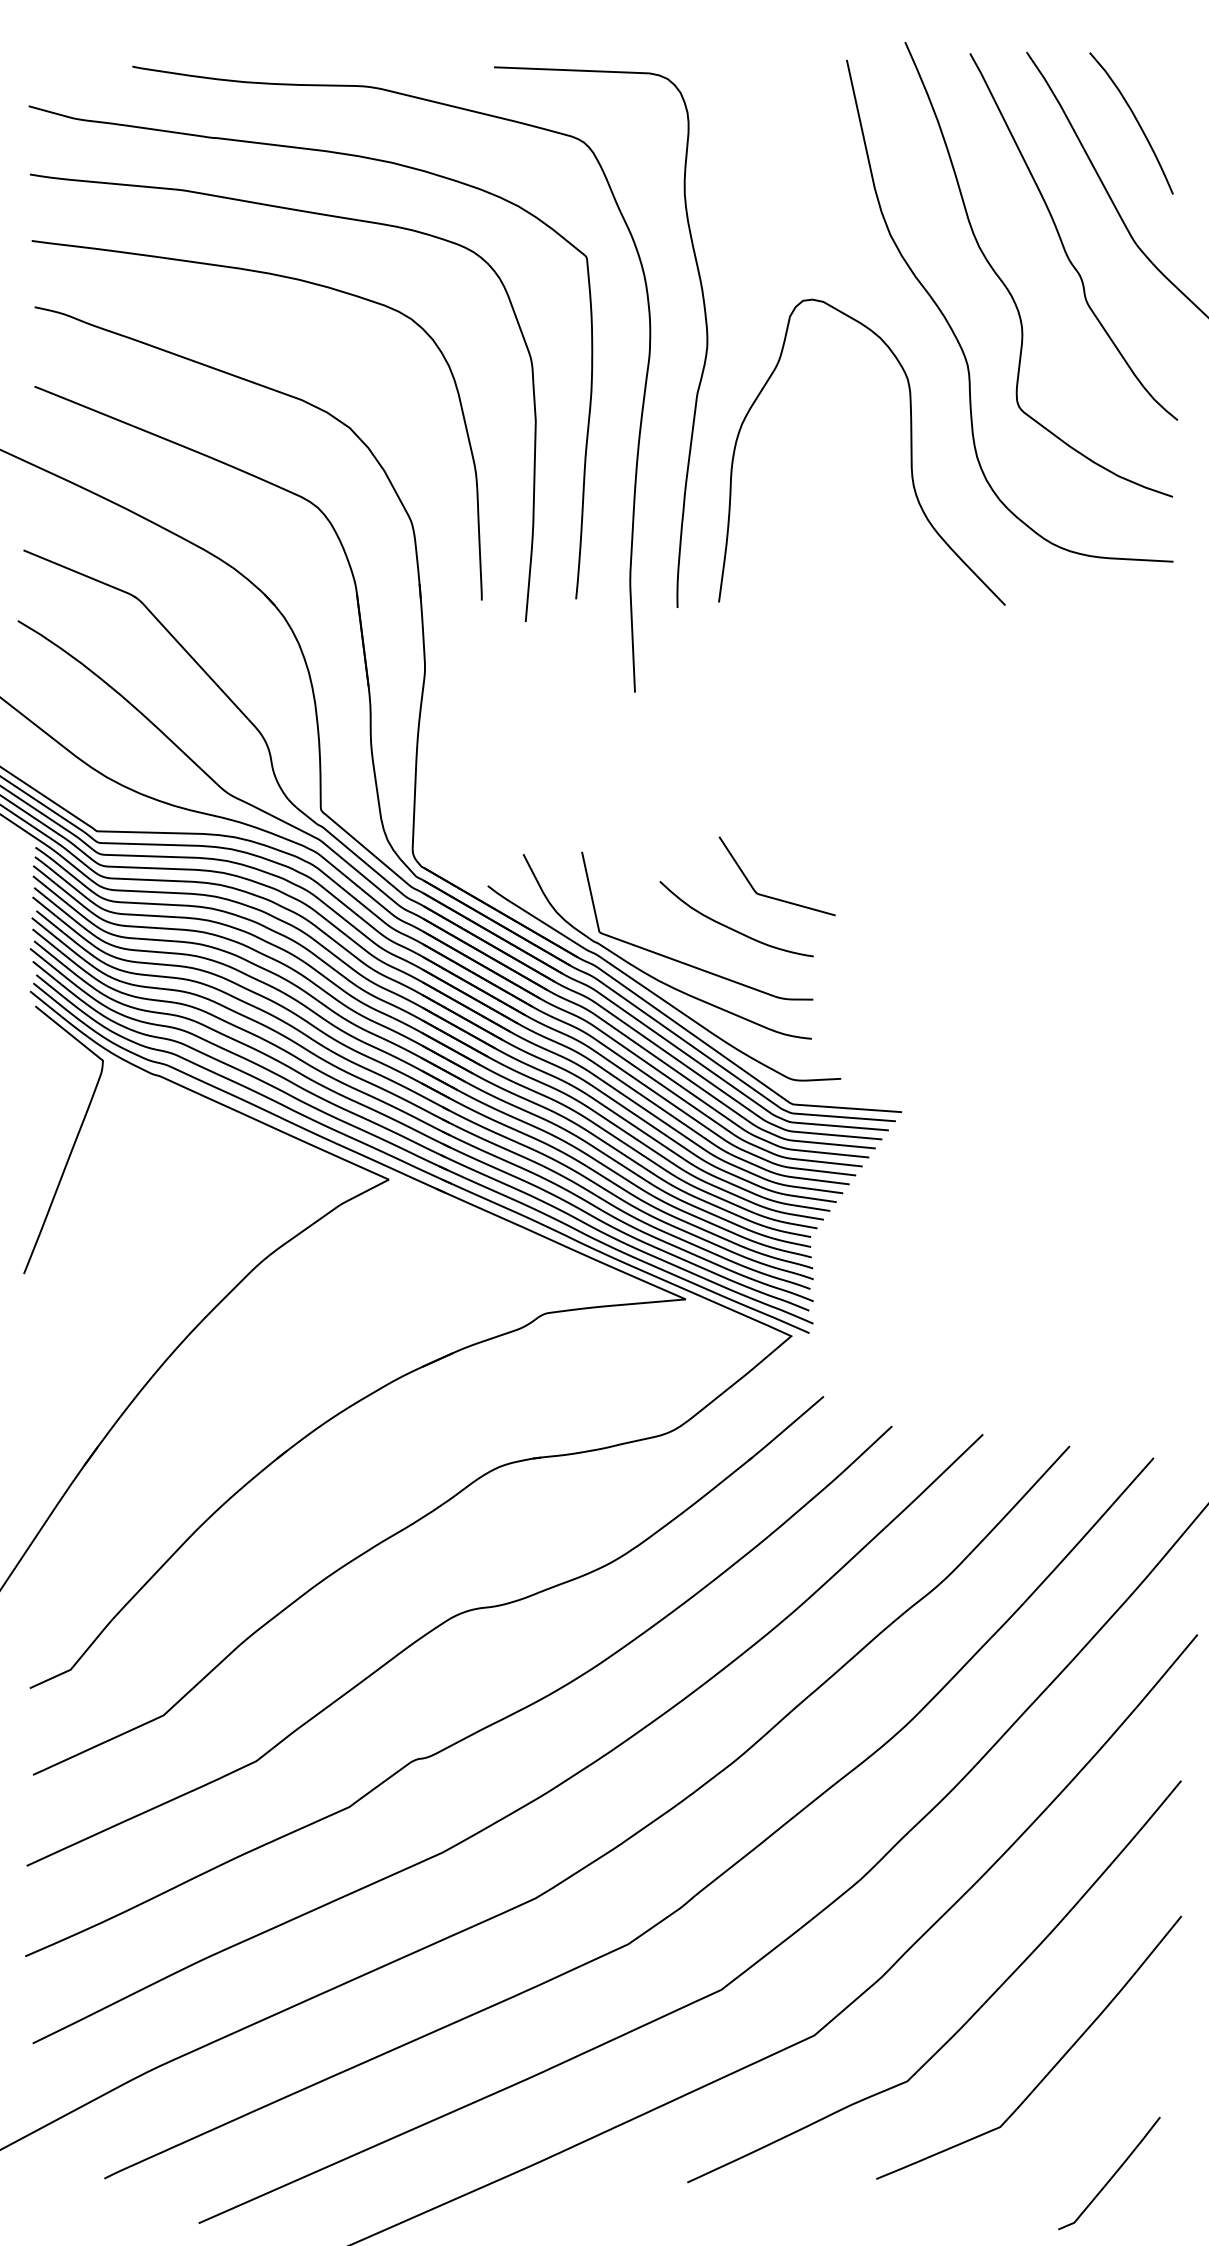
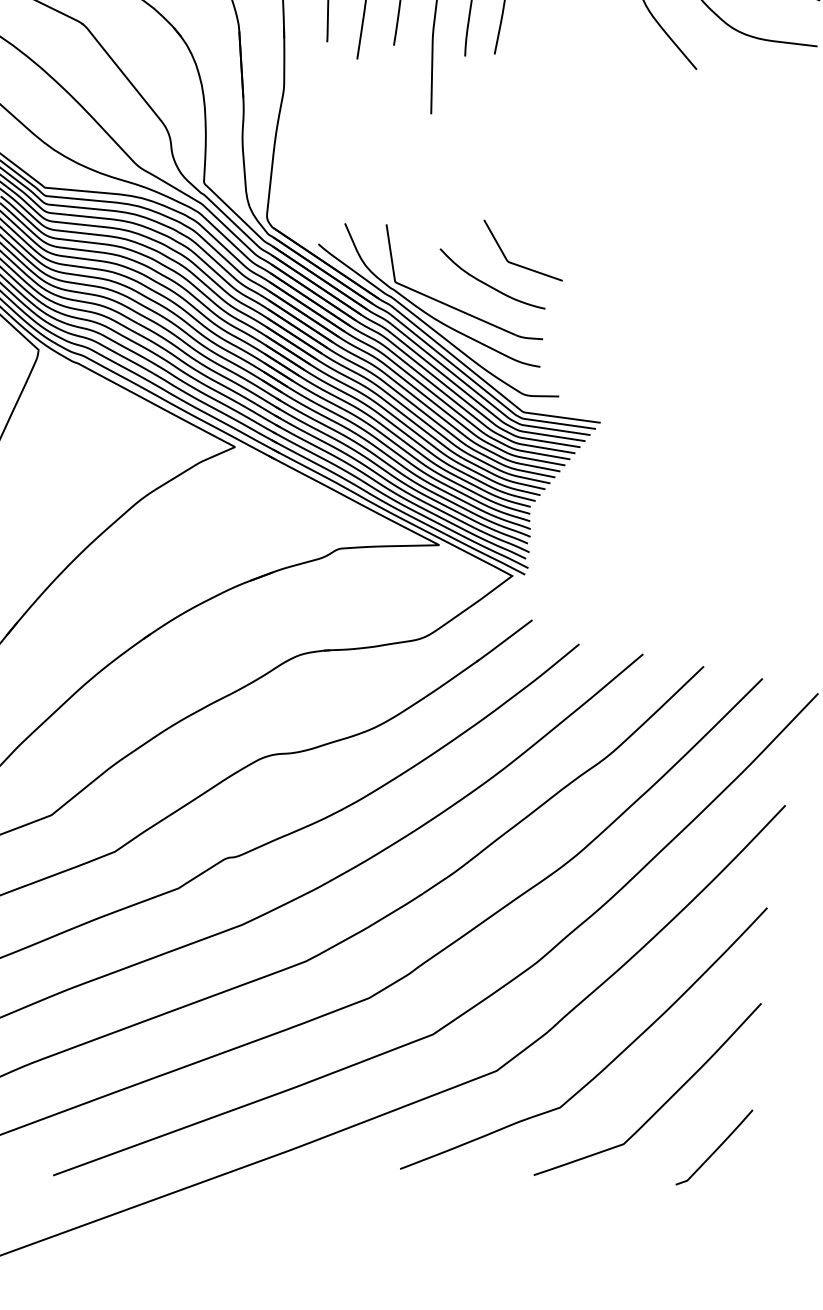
curve: (1112, 2175) -> (716, 1149), moved

